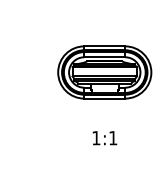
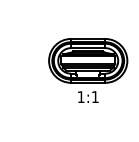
text: (105, 137) -> (88, 96), moved

